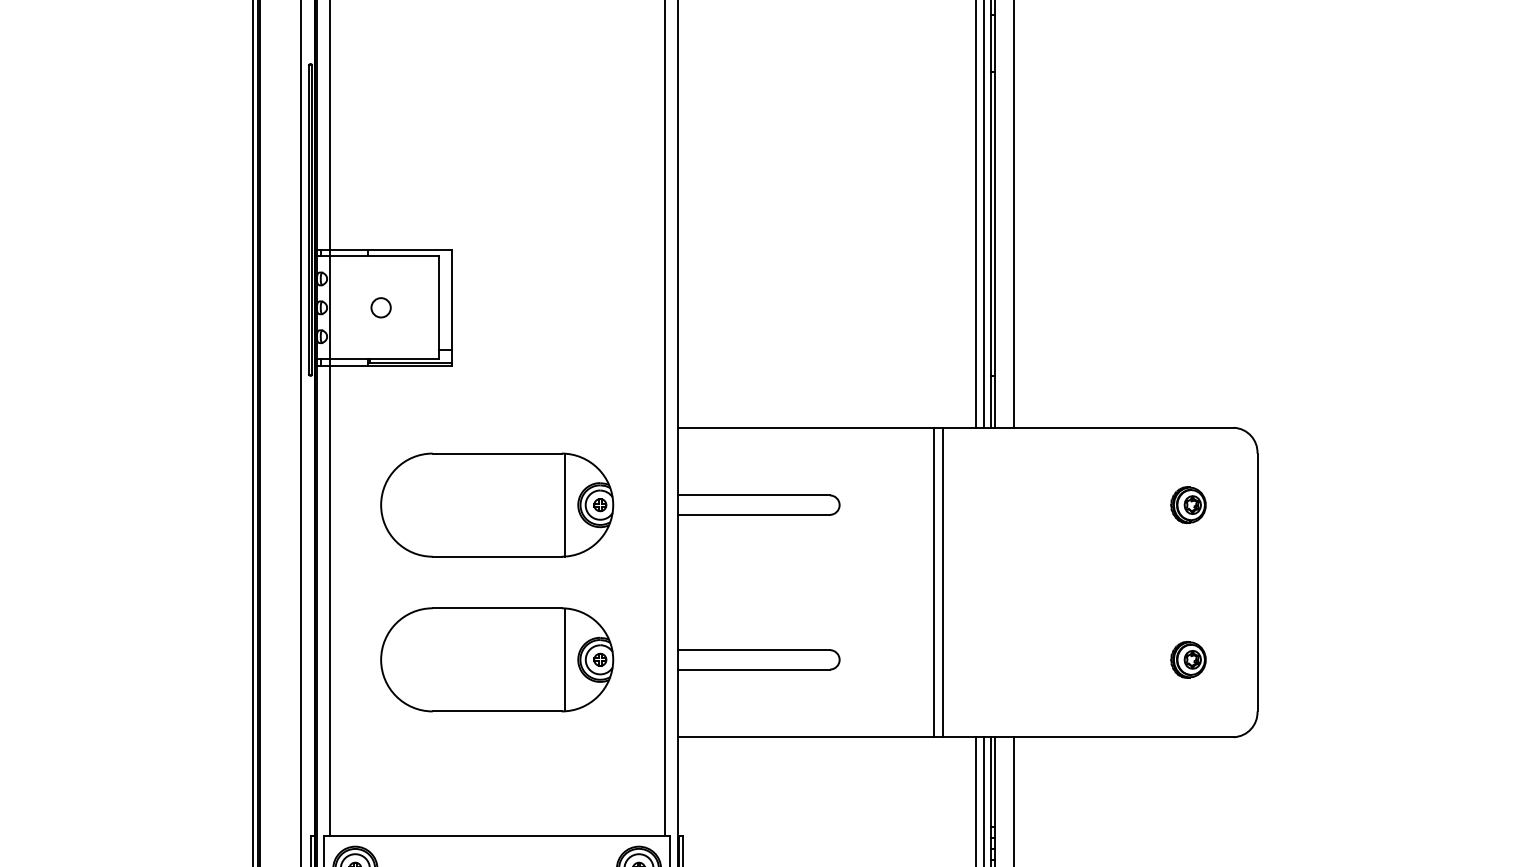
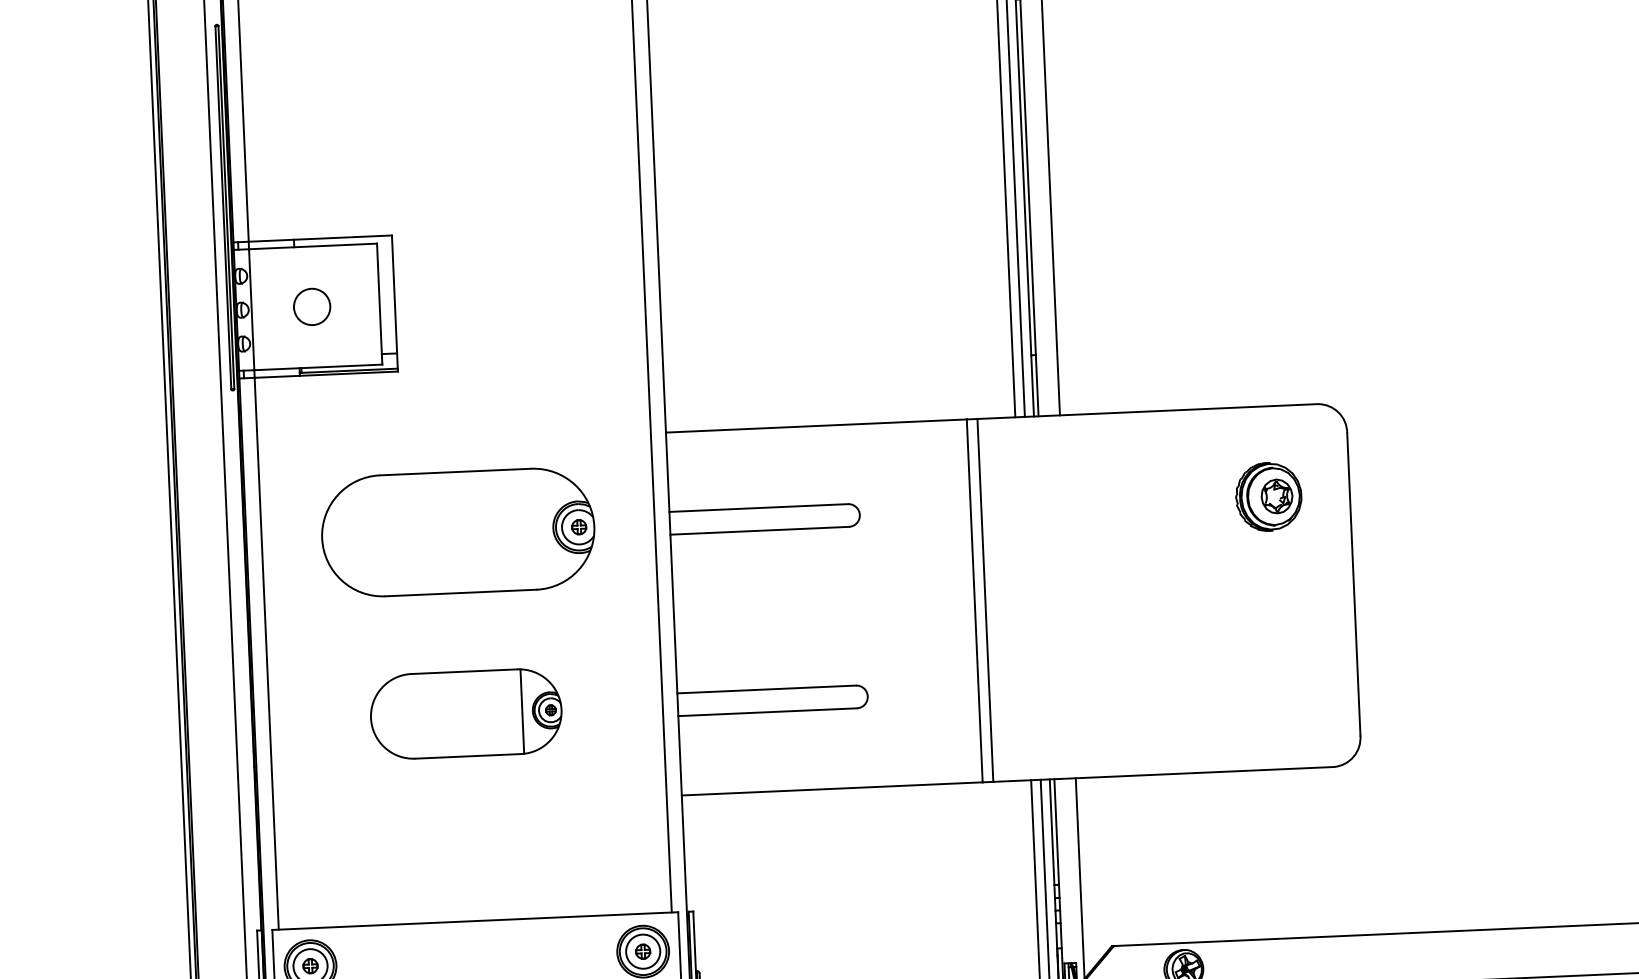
circle: (380, 307) -> (311, 306), size x1.6
line: (565, 504) -> (538, 528), removed
part: (1188, 505) -> (1268, 497), size x1.6
part: (497, 659) -> (466, 713), size x0.7
part: (1188, 659) -> (1276, 678), removed

